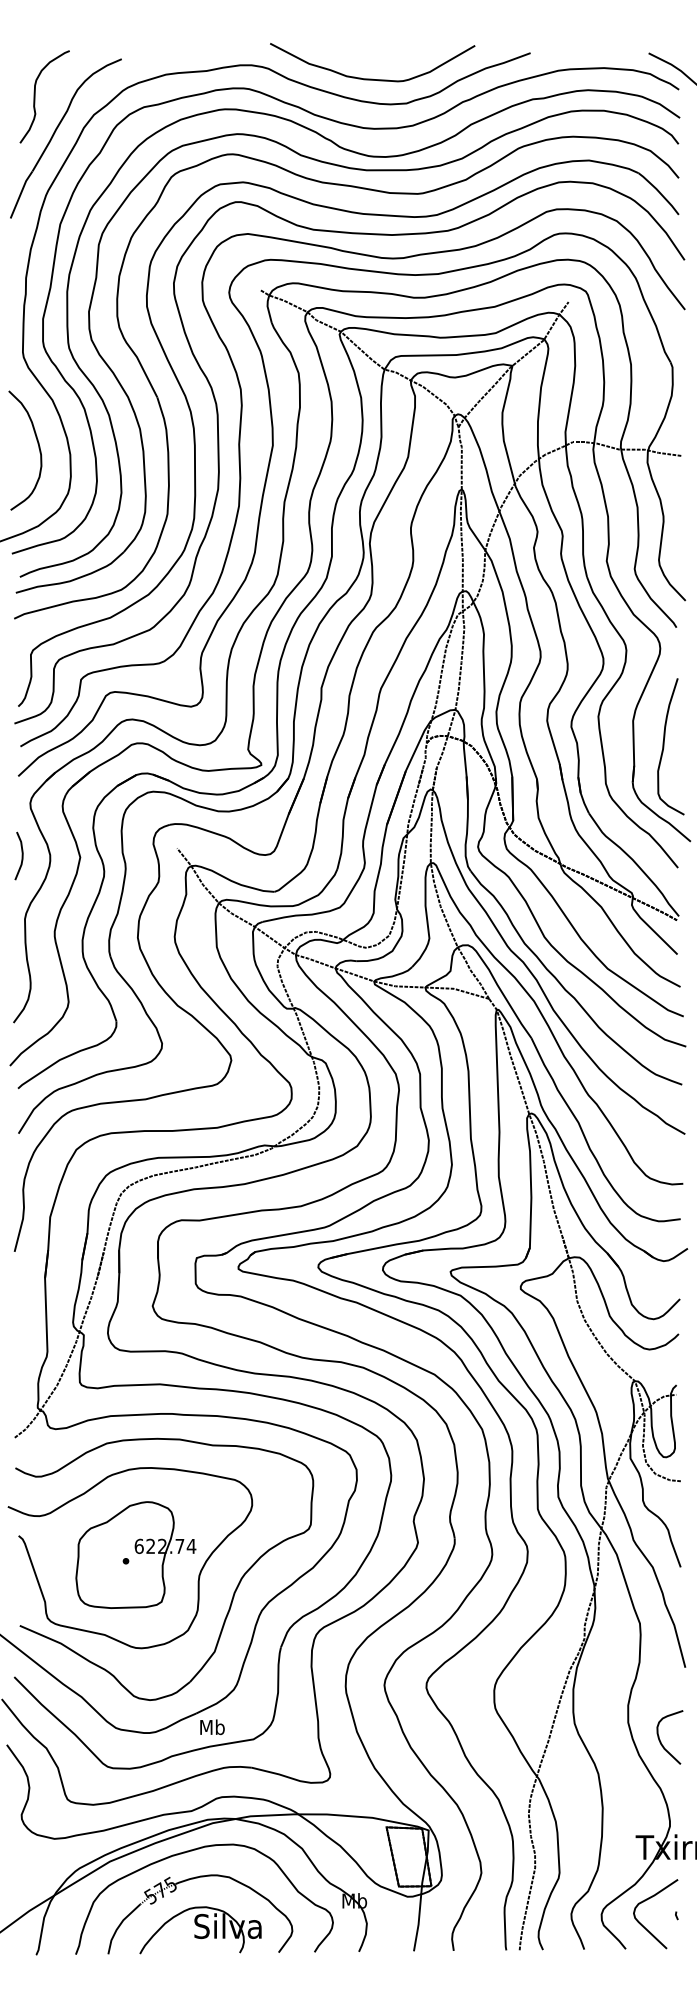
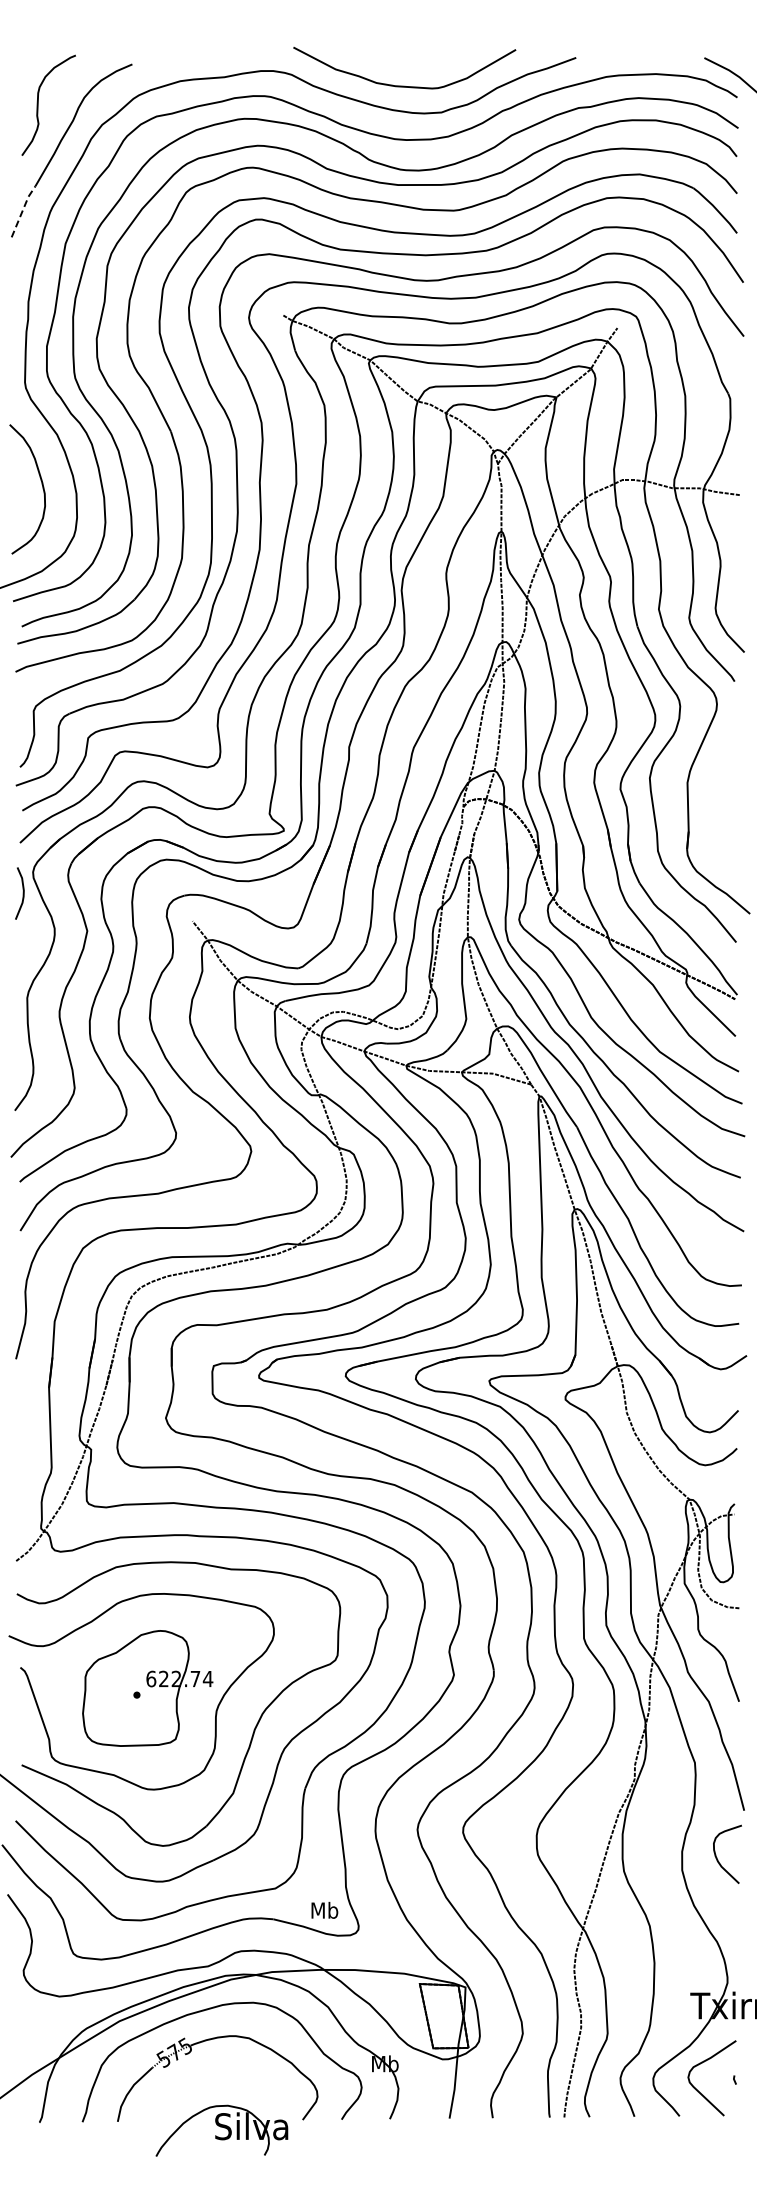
line: (20, 193) -> (22, 210), solid -> dashed
curve: (664, 746) -> (721, 810), removed
curve: (21, 856) -> (22, 893), moved
text: (212, 1726) -> (324, 1909), moved
curve: (660, 1740) -> (717, 1857), moved
part: (200, 1930) -> (221, 2130), moved

